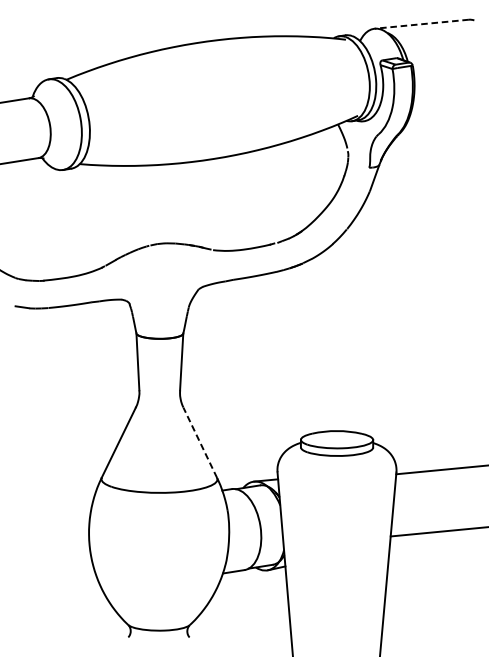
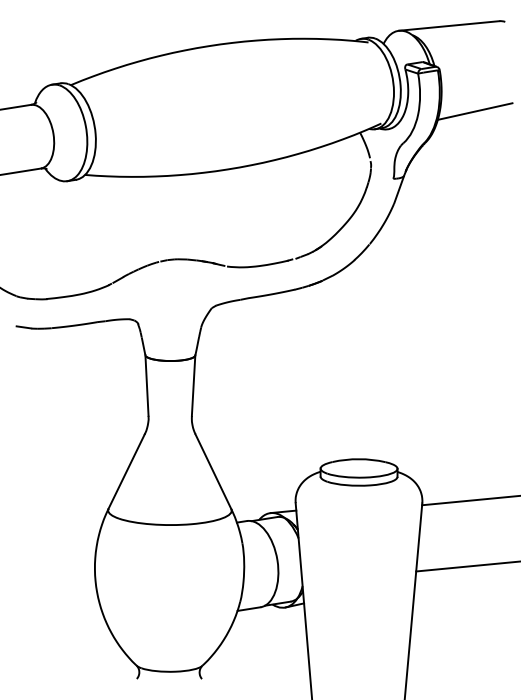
line: (421, 24) -> (448, 26), dashed -> solid
line: (445, 104) -> (474, 111), added
line: (200, 442) -> (213, 471), dashed -> solid

